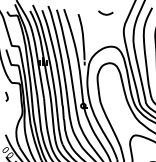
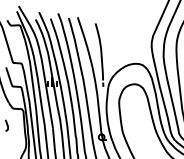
curve: (105, 13) -> (129, 22), removed

